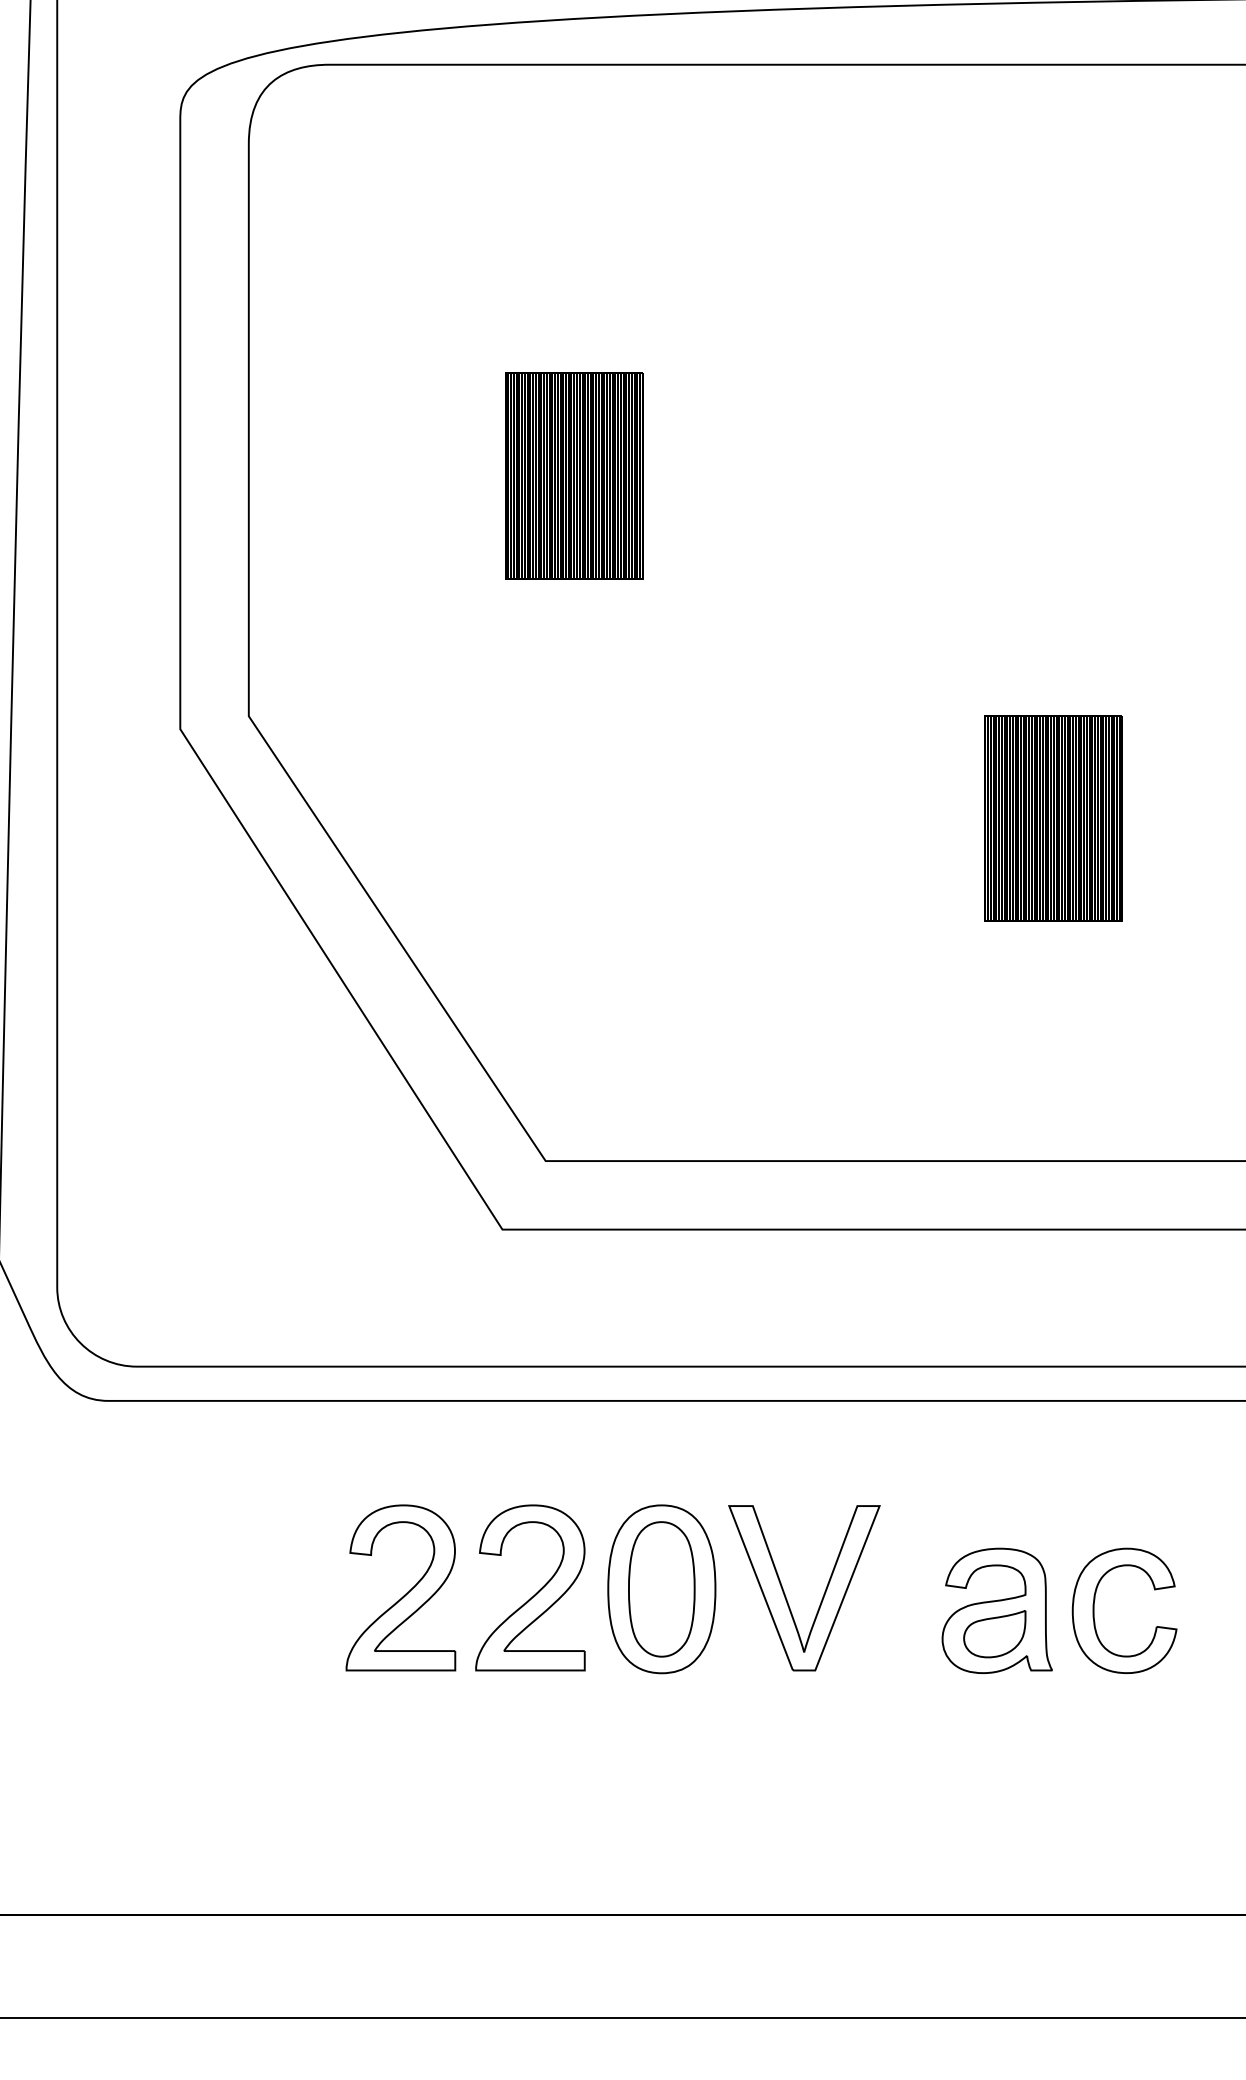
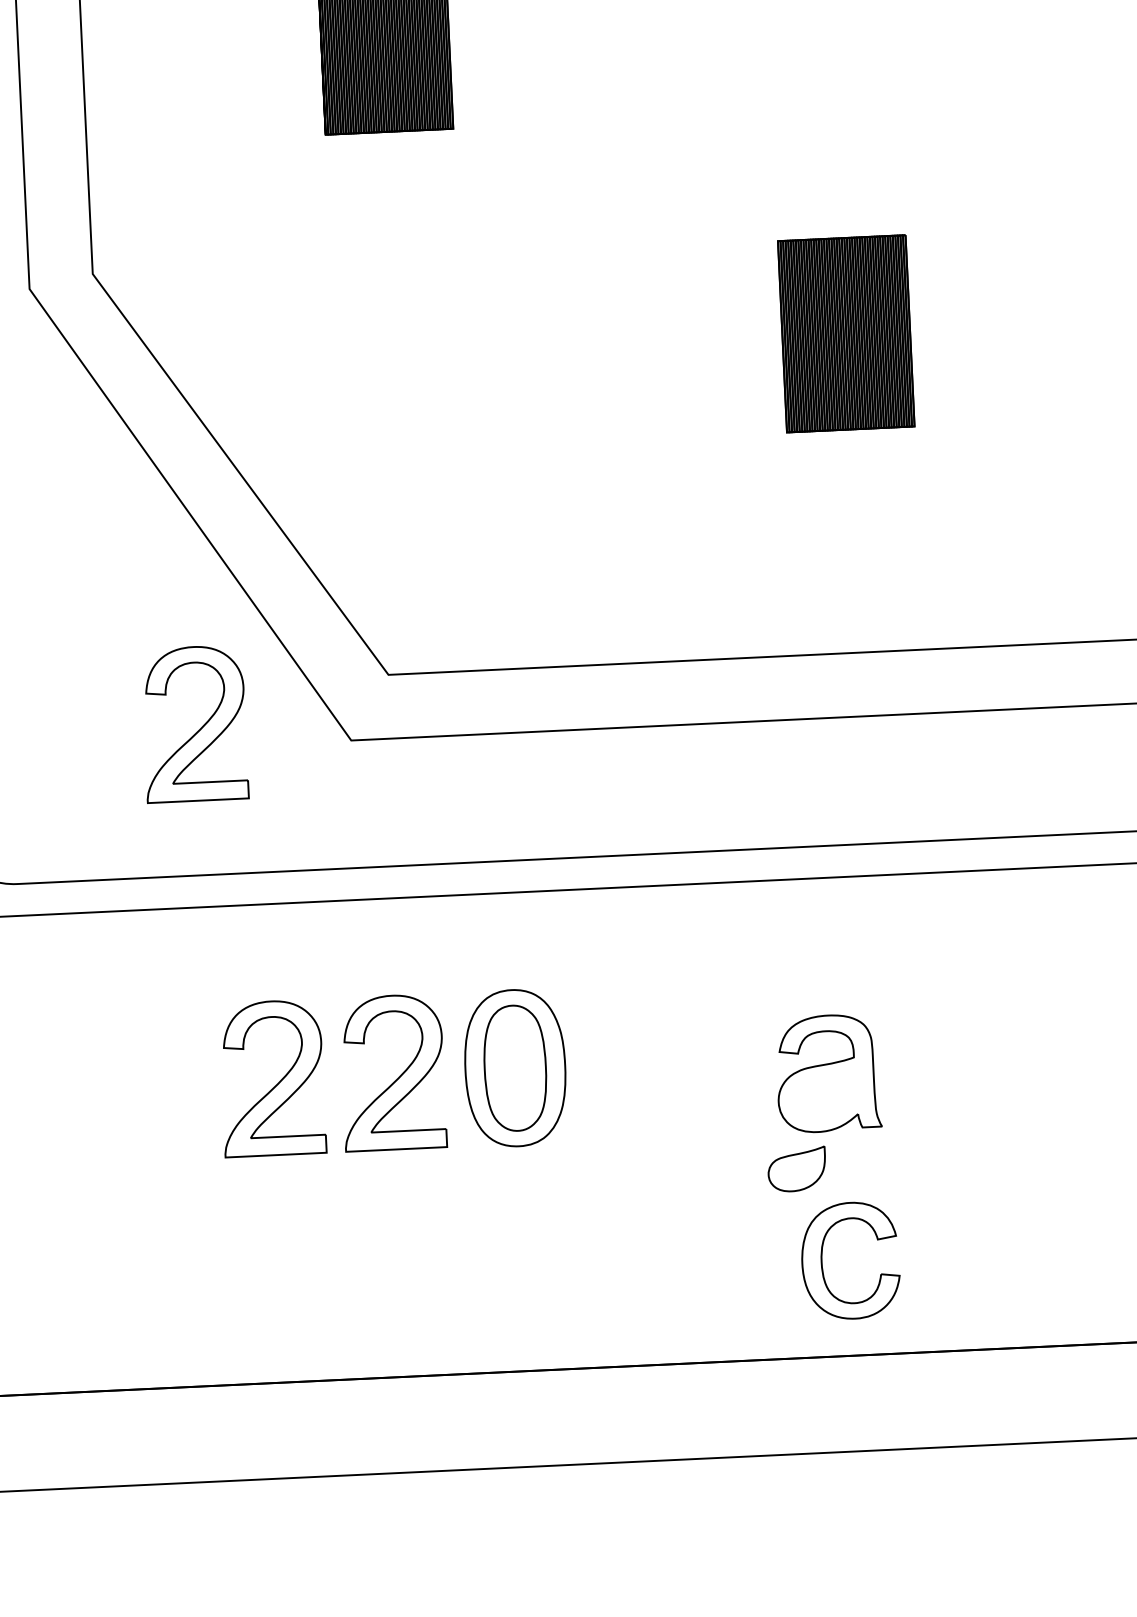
part: (341, 1208) -> (200, 727), added
part: (785, 1593) -> (630, 1066), removed
part: (1094, 1610) -> (822, 1261), moved
part: (994, 1634) -> (796, 1169), moved

